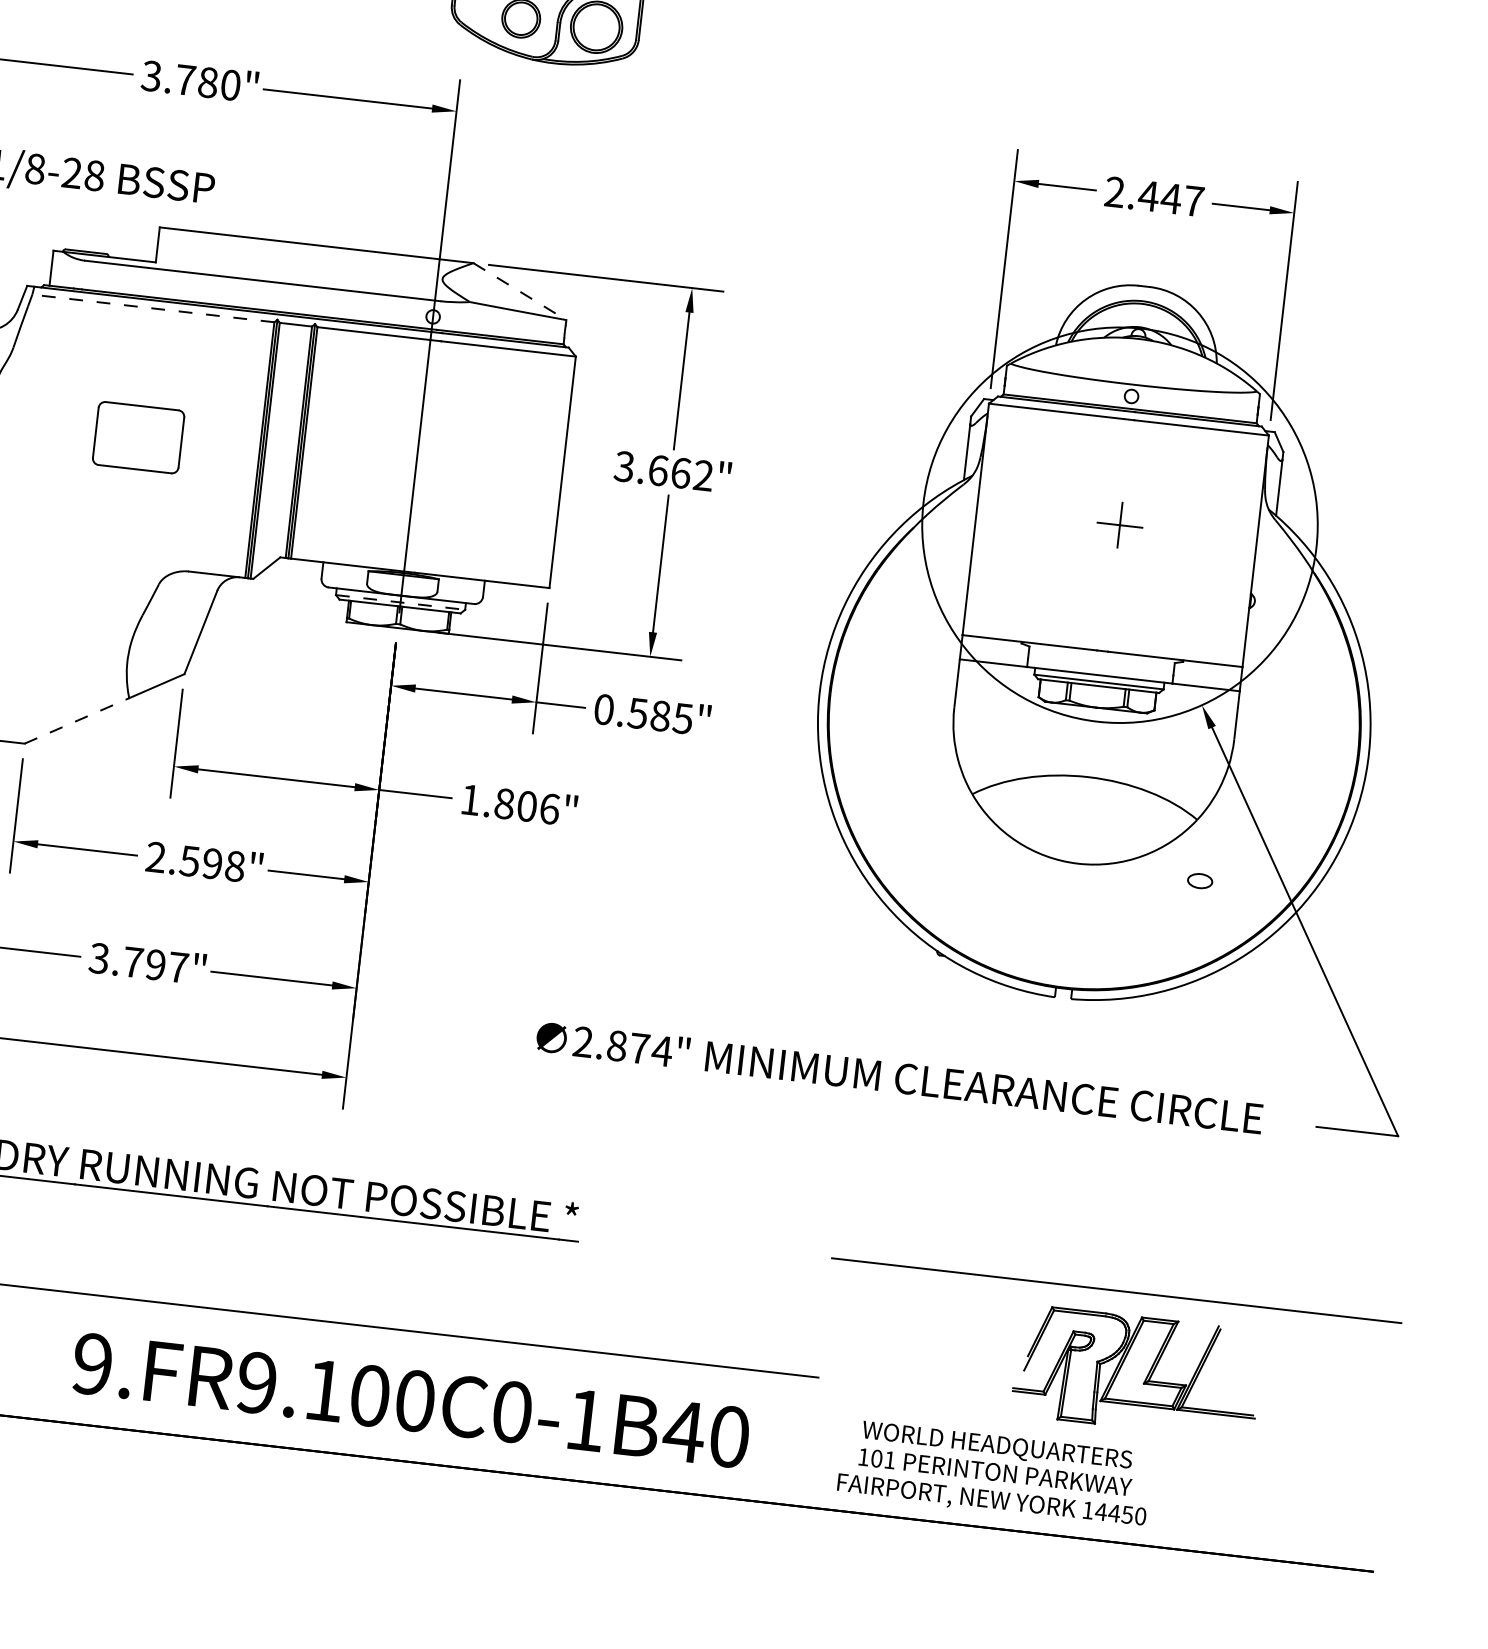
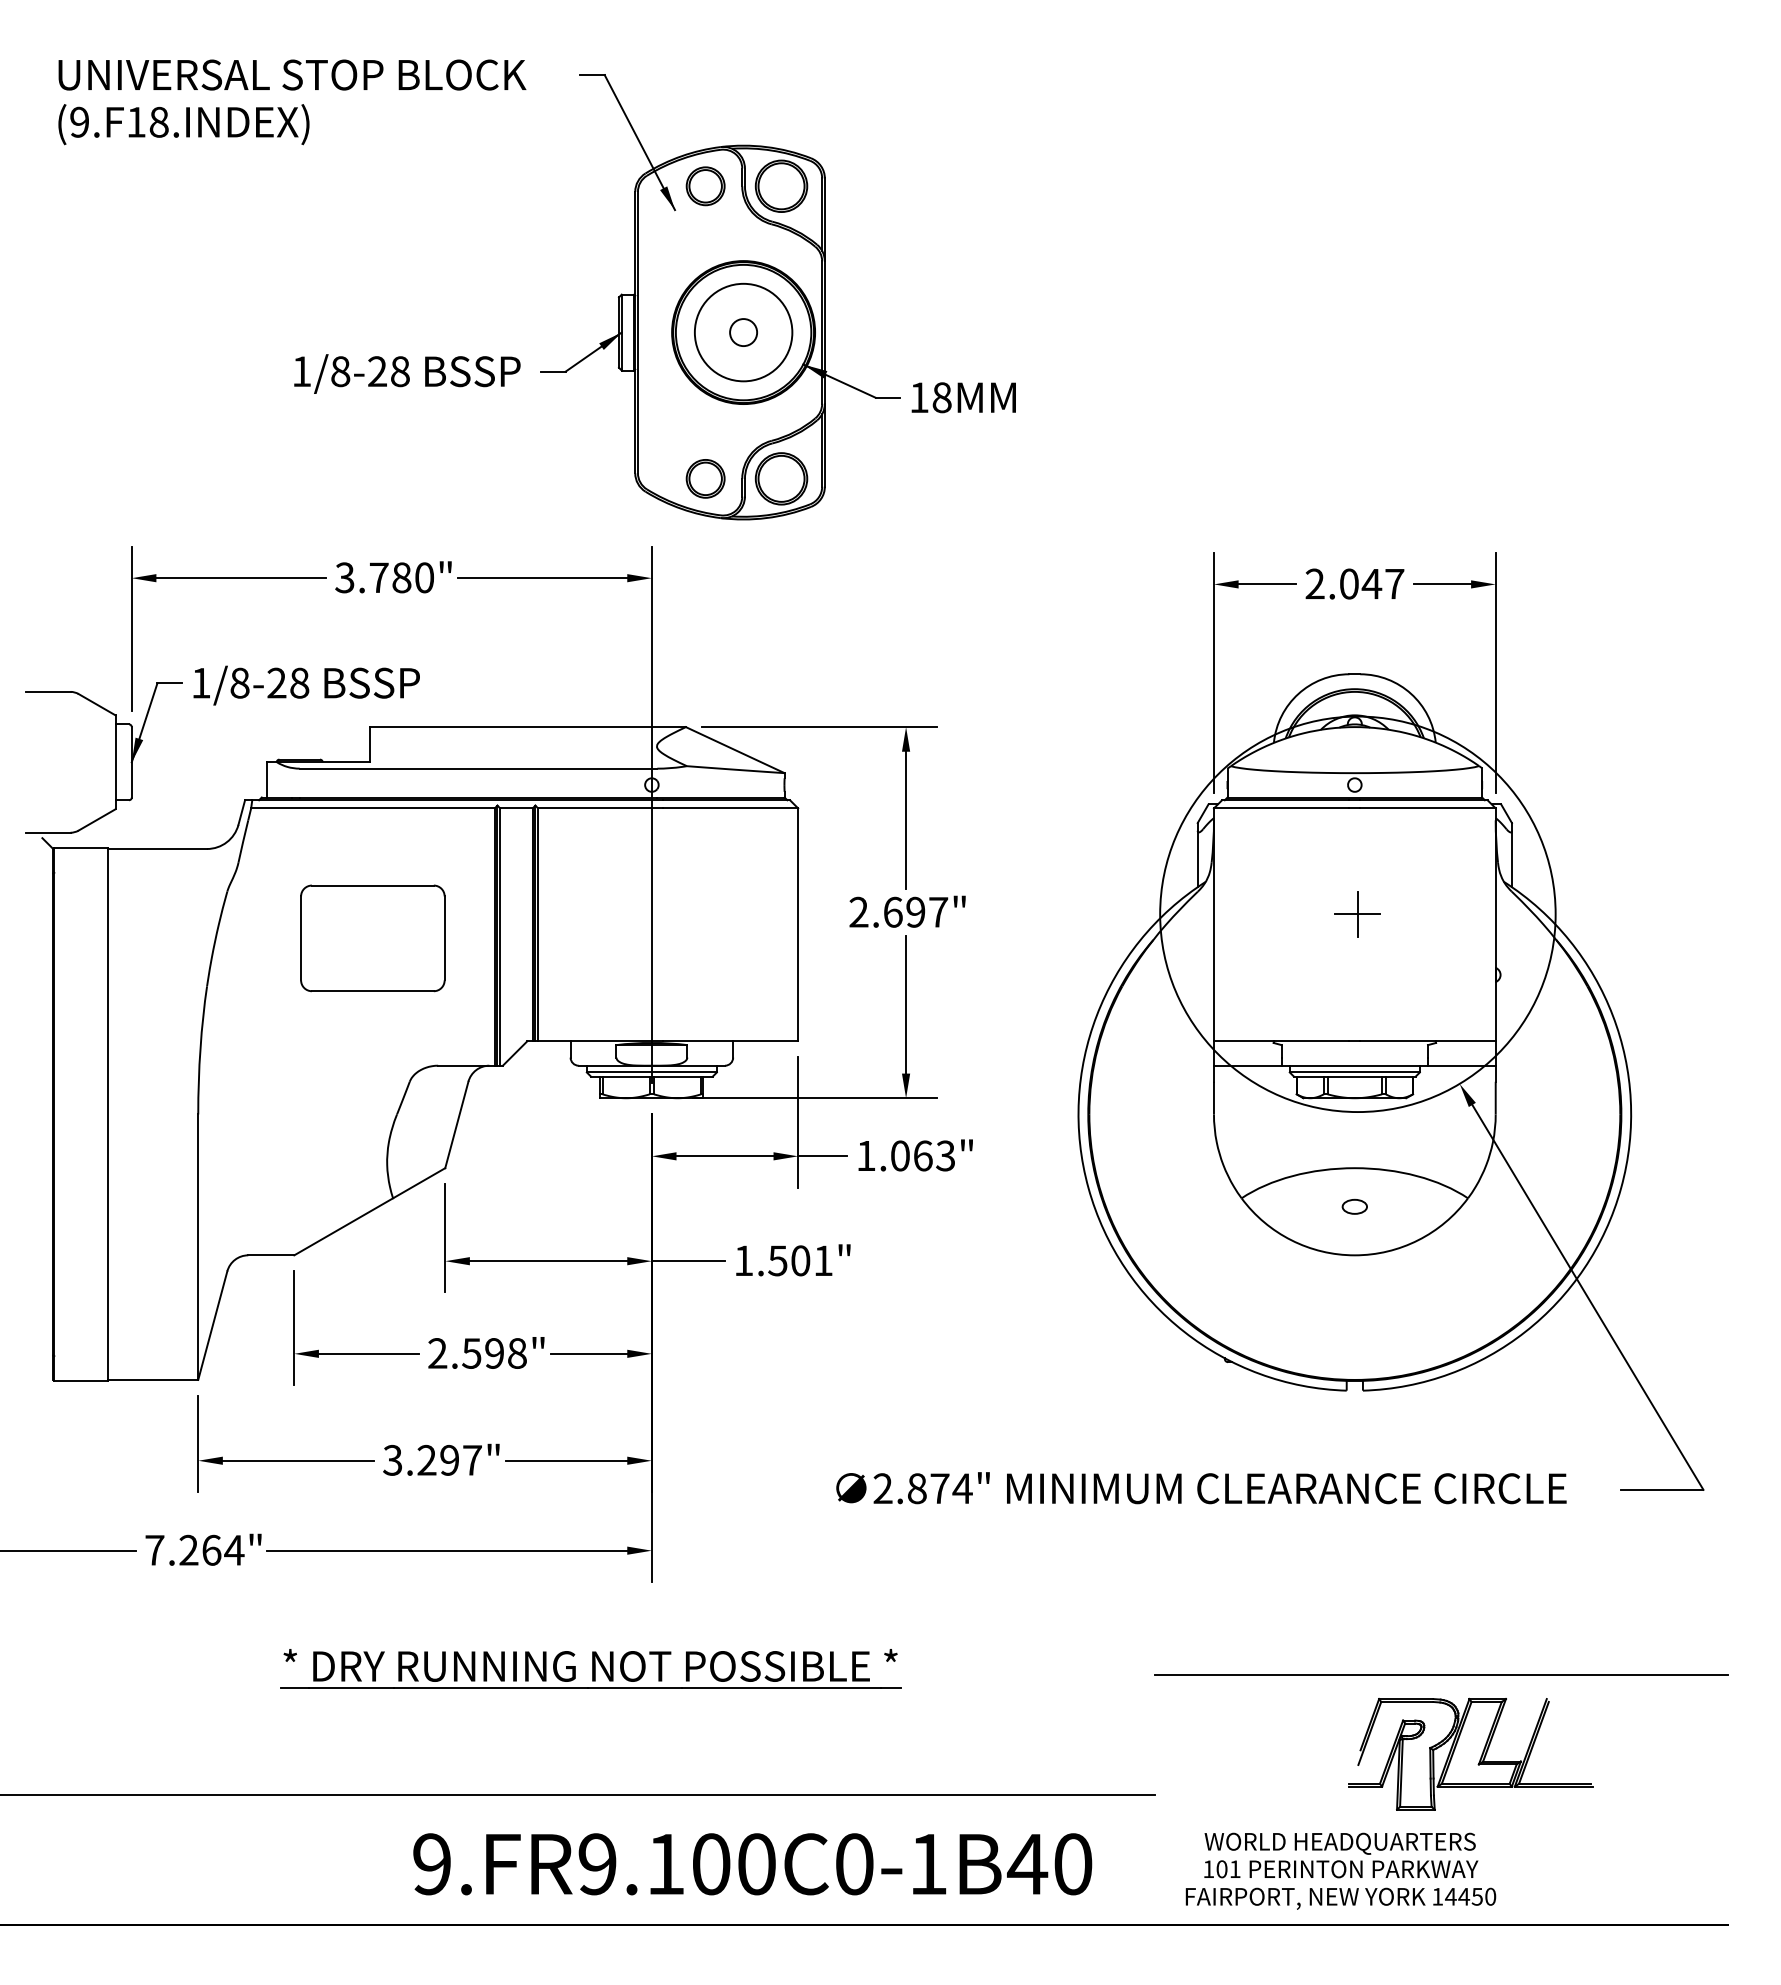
text: (1148, 195) -> (1348, 583), 2.447 -> 2.047
line: (520, 292) -> (735, 750), dashed -> solid
line: (152, 308) -> (372, 808), dashed -> solid
part: (138, 437) -> (372, 938), size x1.67
text: (663, 470) -> (898, 911), 3.662" -> 2.697"
line: (401, 602) -> (652, 1072), dashed -> solid
text: (644, 713) -> (906, 1155), 0.585" -> 1.063"
line: (77, 720) -> (344, 1226), dashed -> solid
text: (526, 806) -> (800, 1260), 1.806" -> 1.501"
part: (1199, 880) -> (1354, 1206), moved
text: (132, 961) -> (426, 1459), 3.797" -> 3.297"

